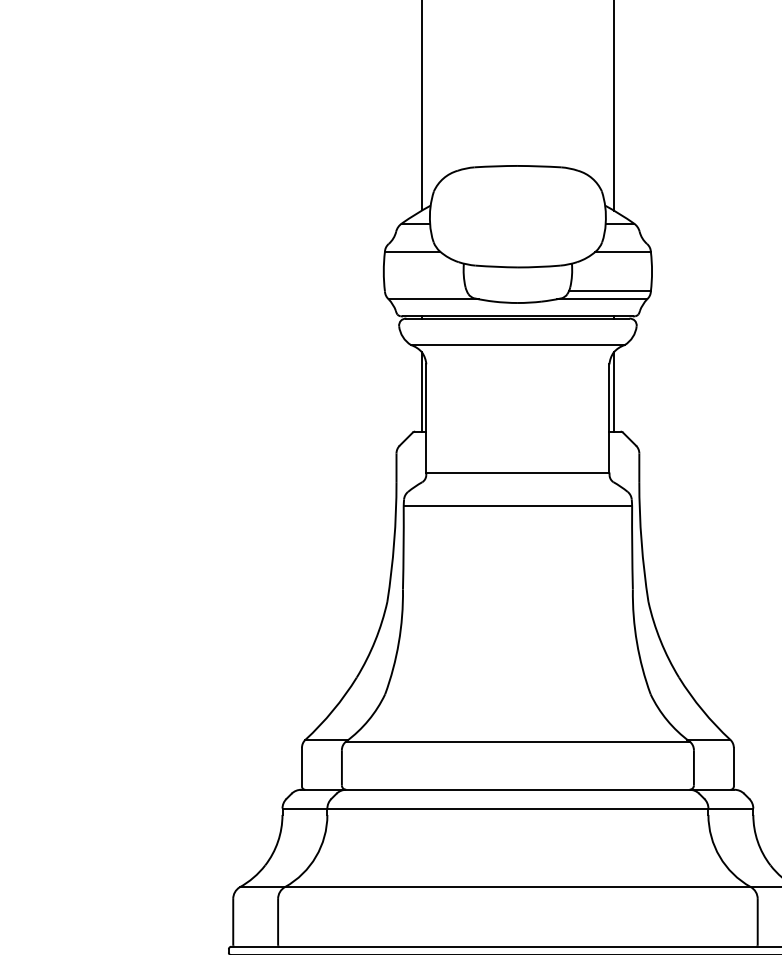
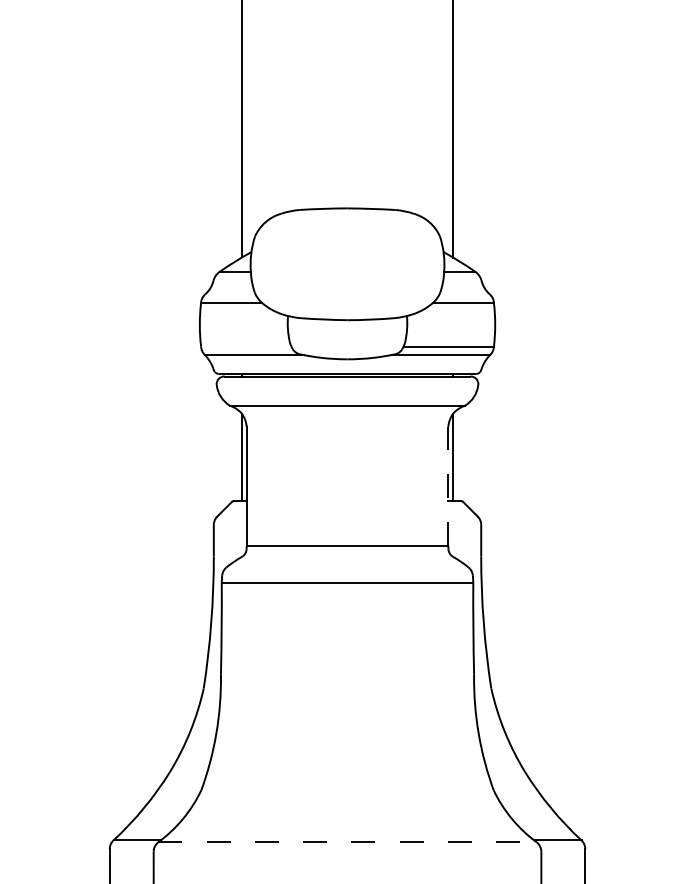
line: (609, 417) -> (448, 485), solid -> dashed
line: (517, 741) -> (347, 842), solid -> dashed

